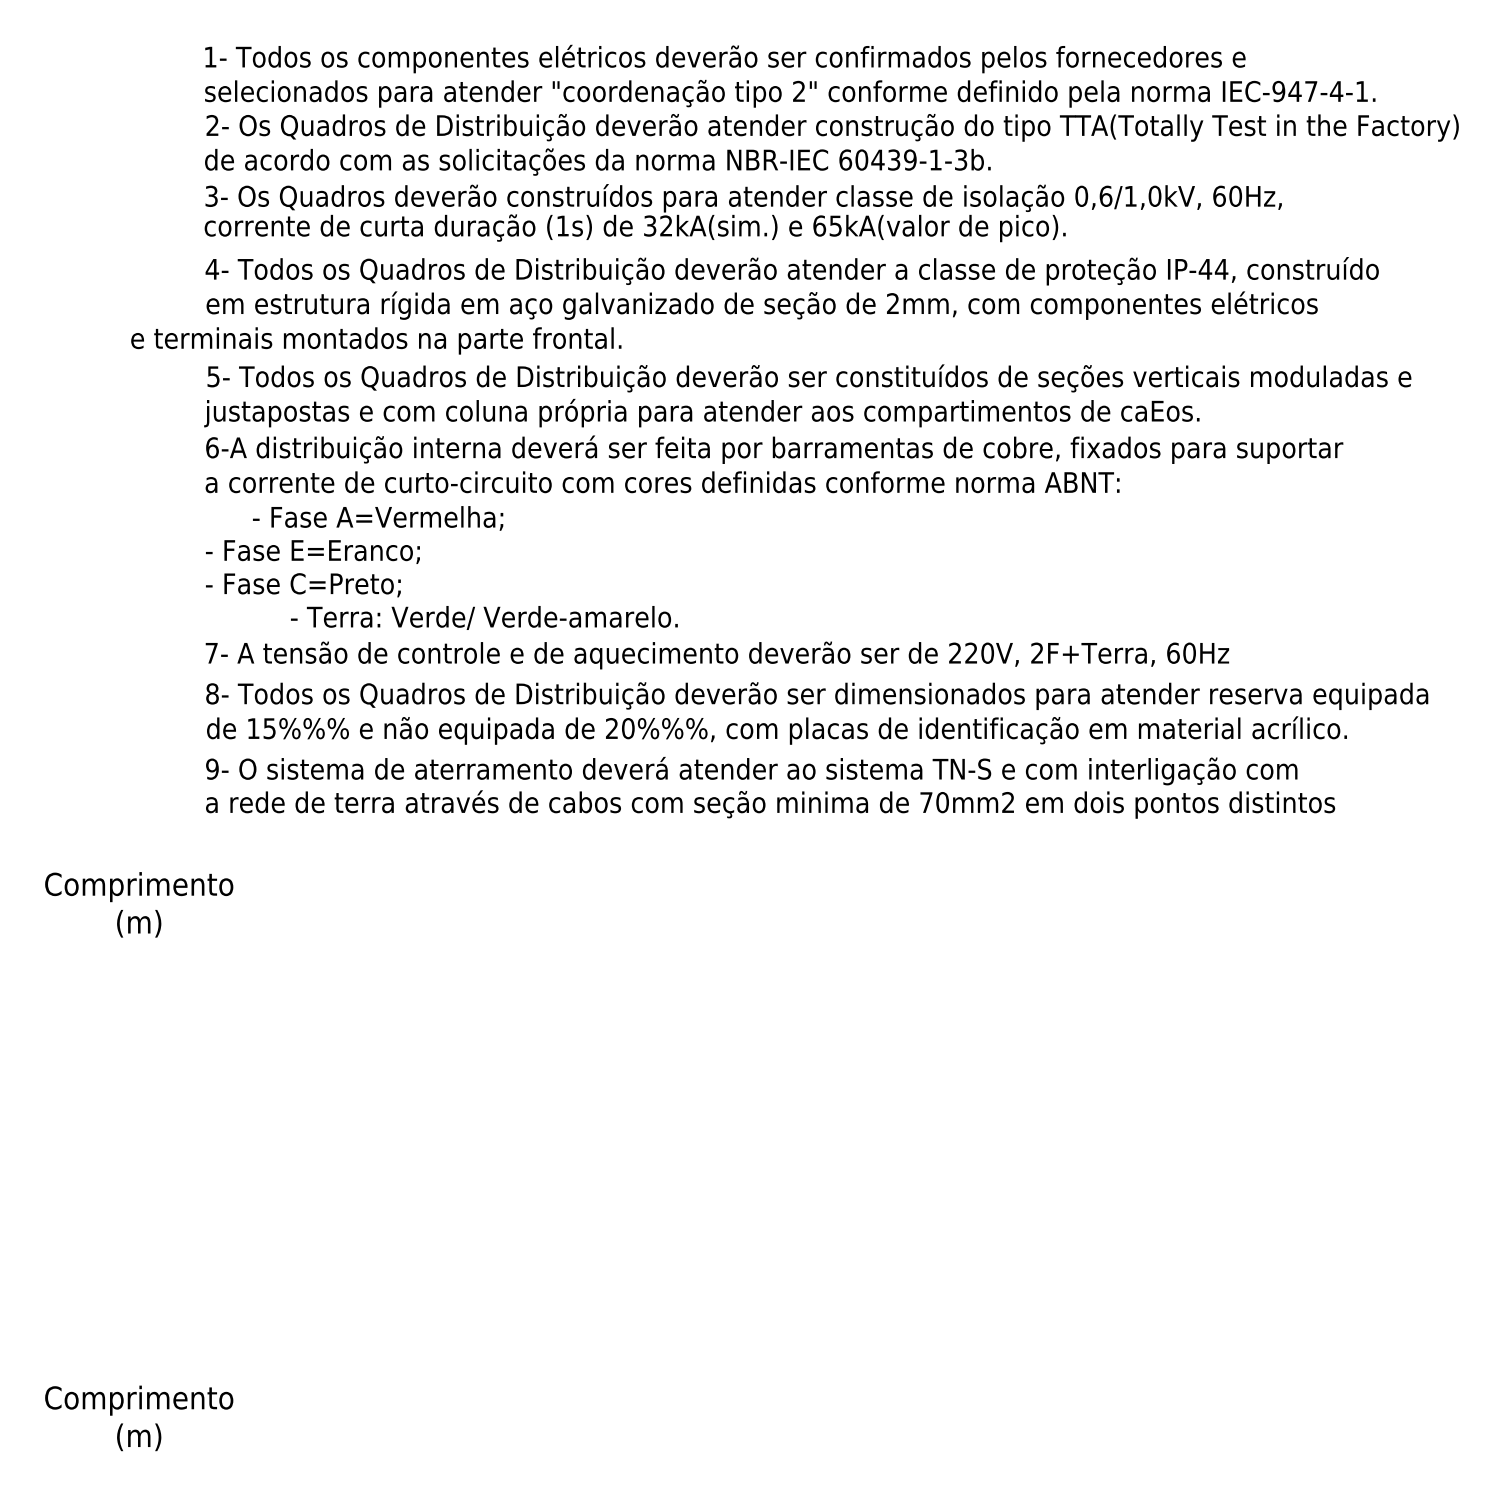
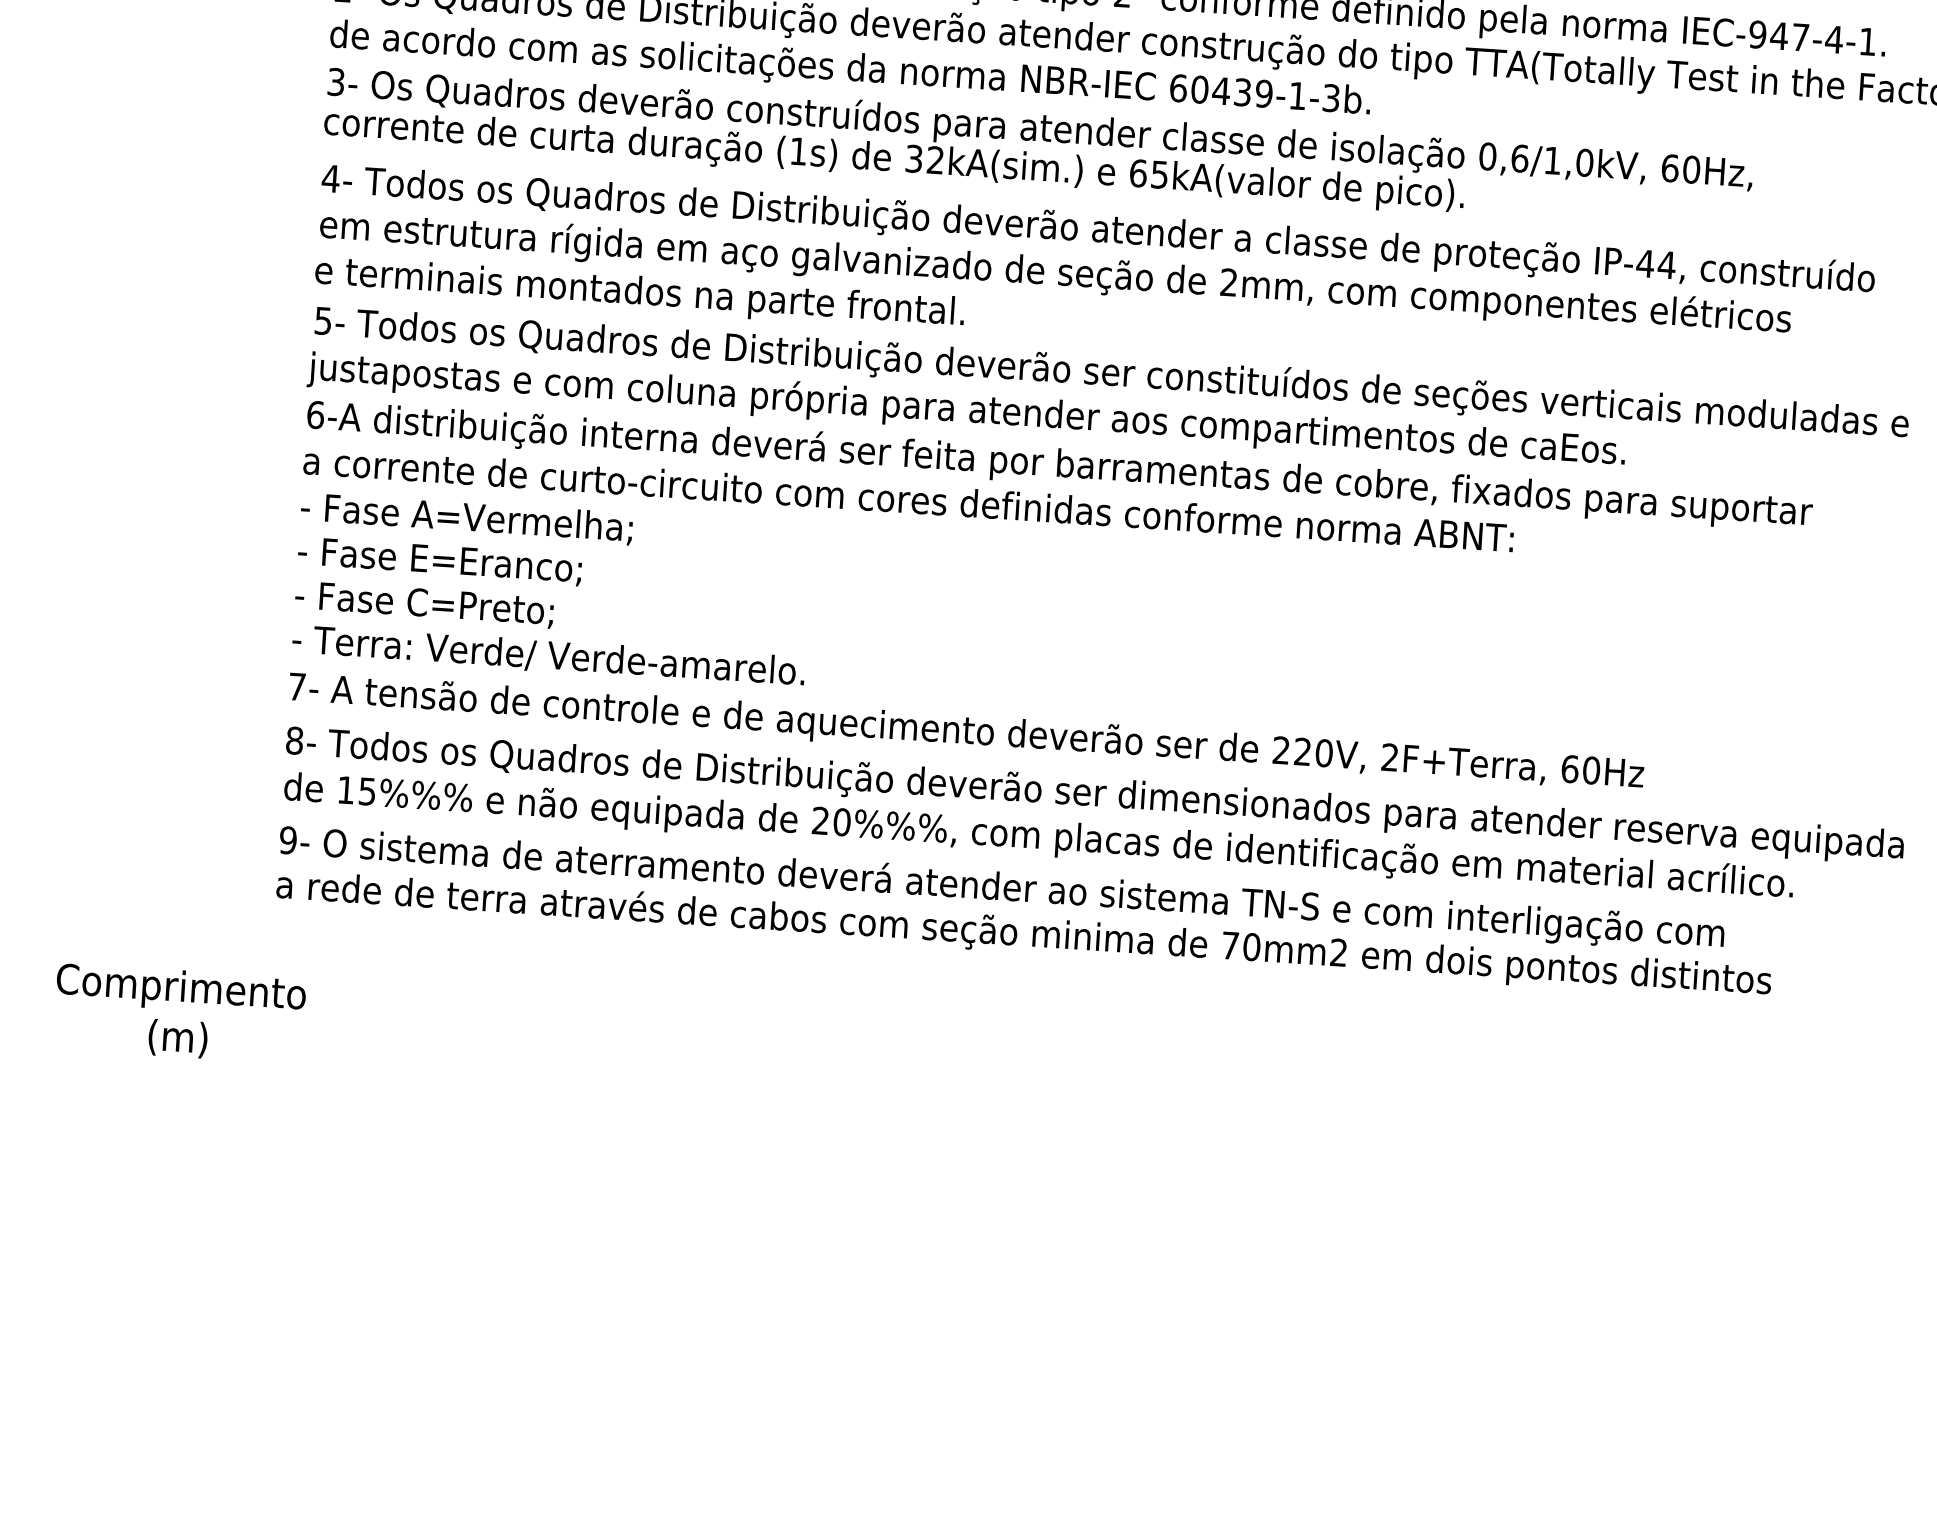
text: (376, 340) -> (640, 293), moved
text: (378, 518) -> (467, 518), moved
text: (484, 617) -> (548, 655), moved

